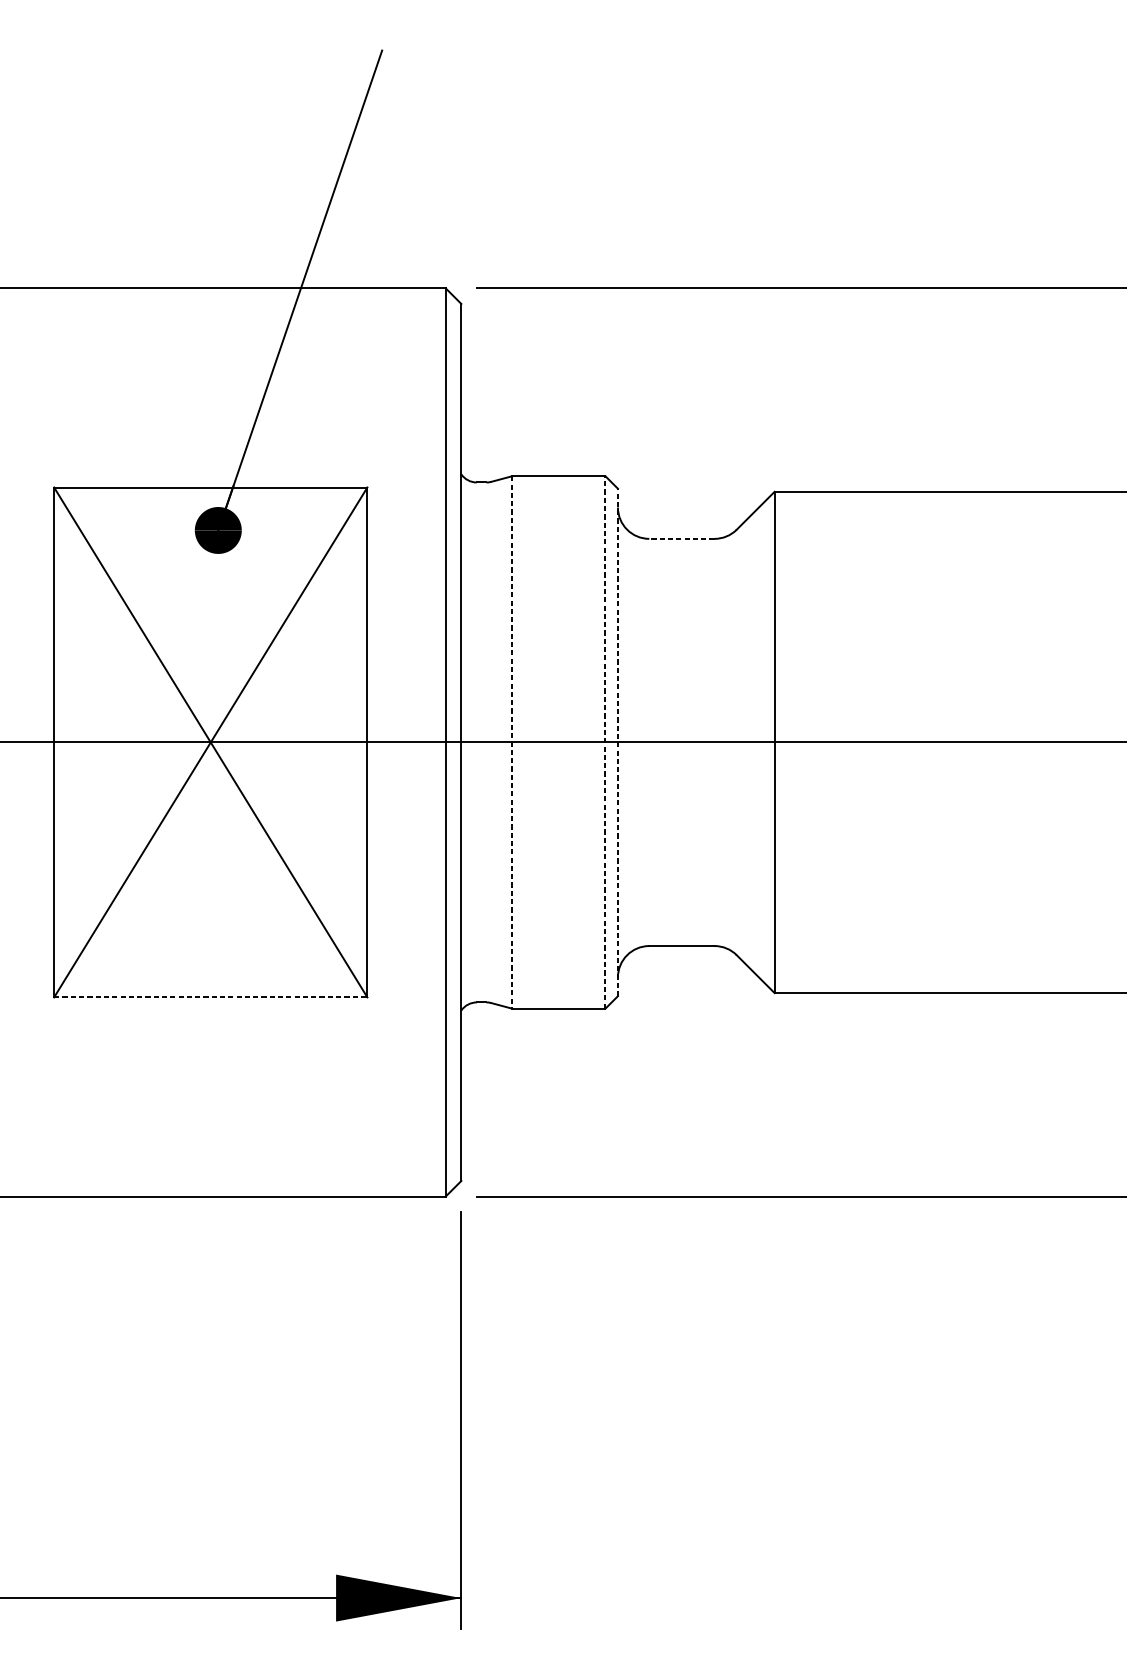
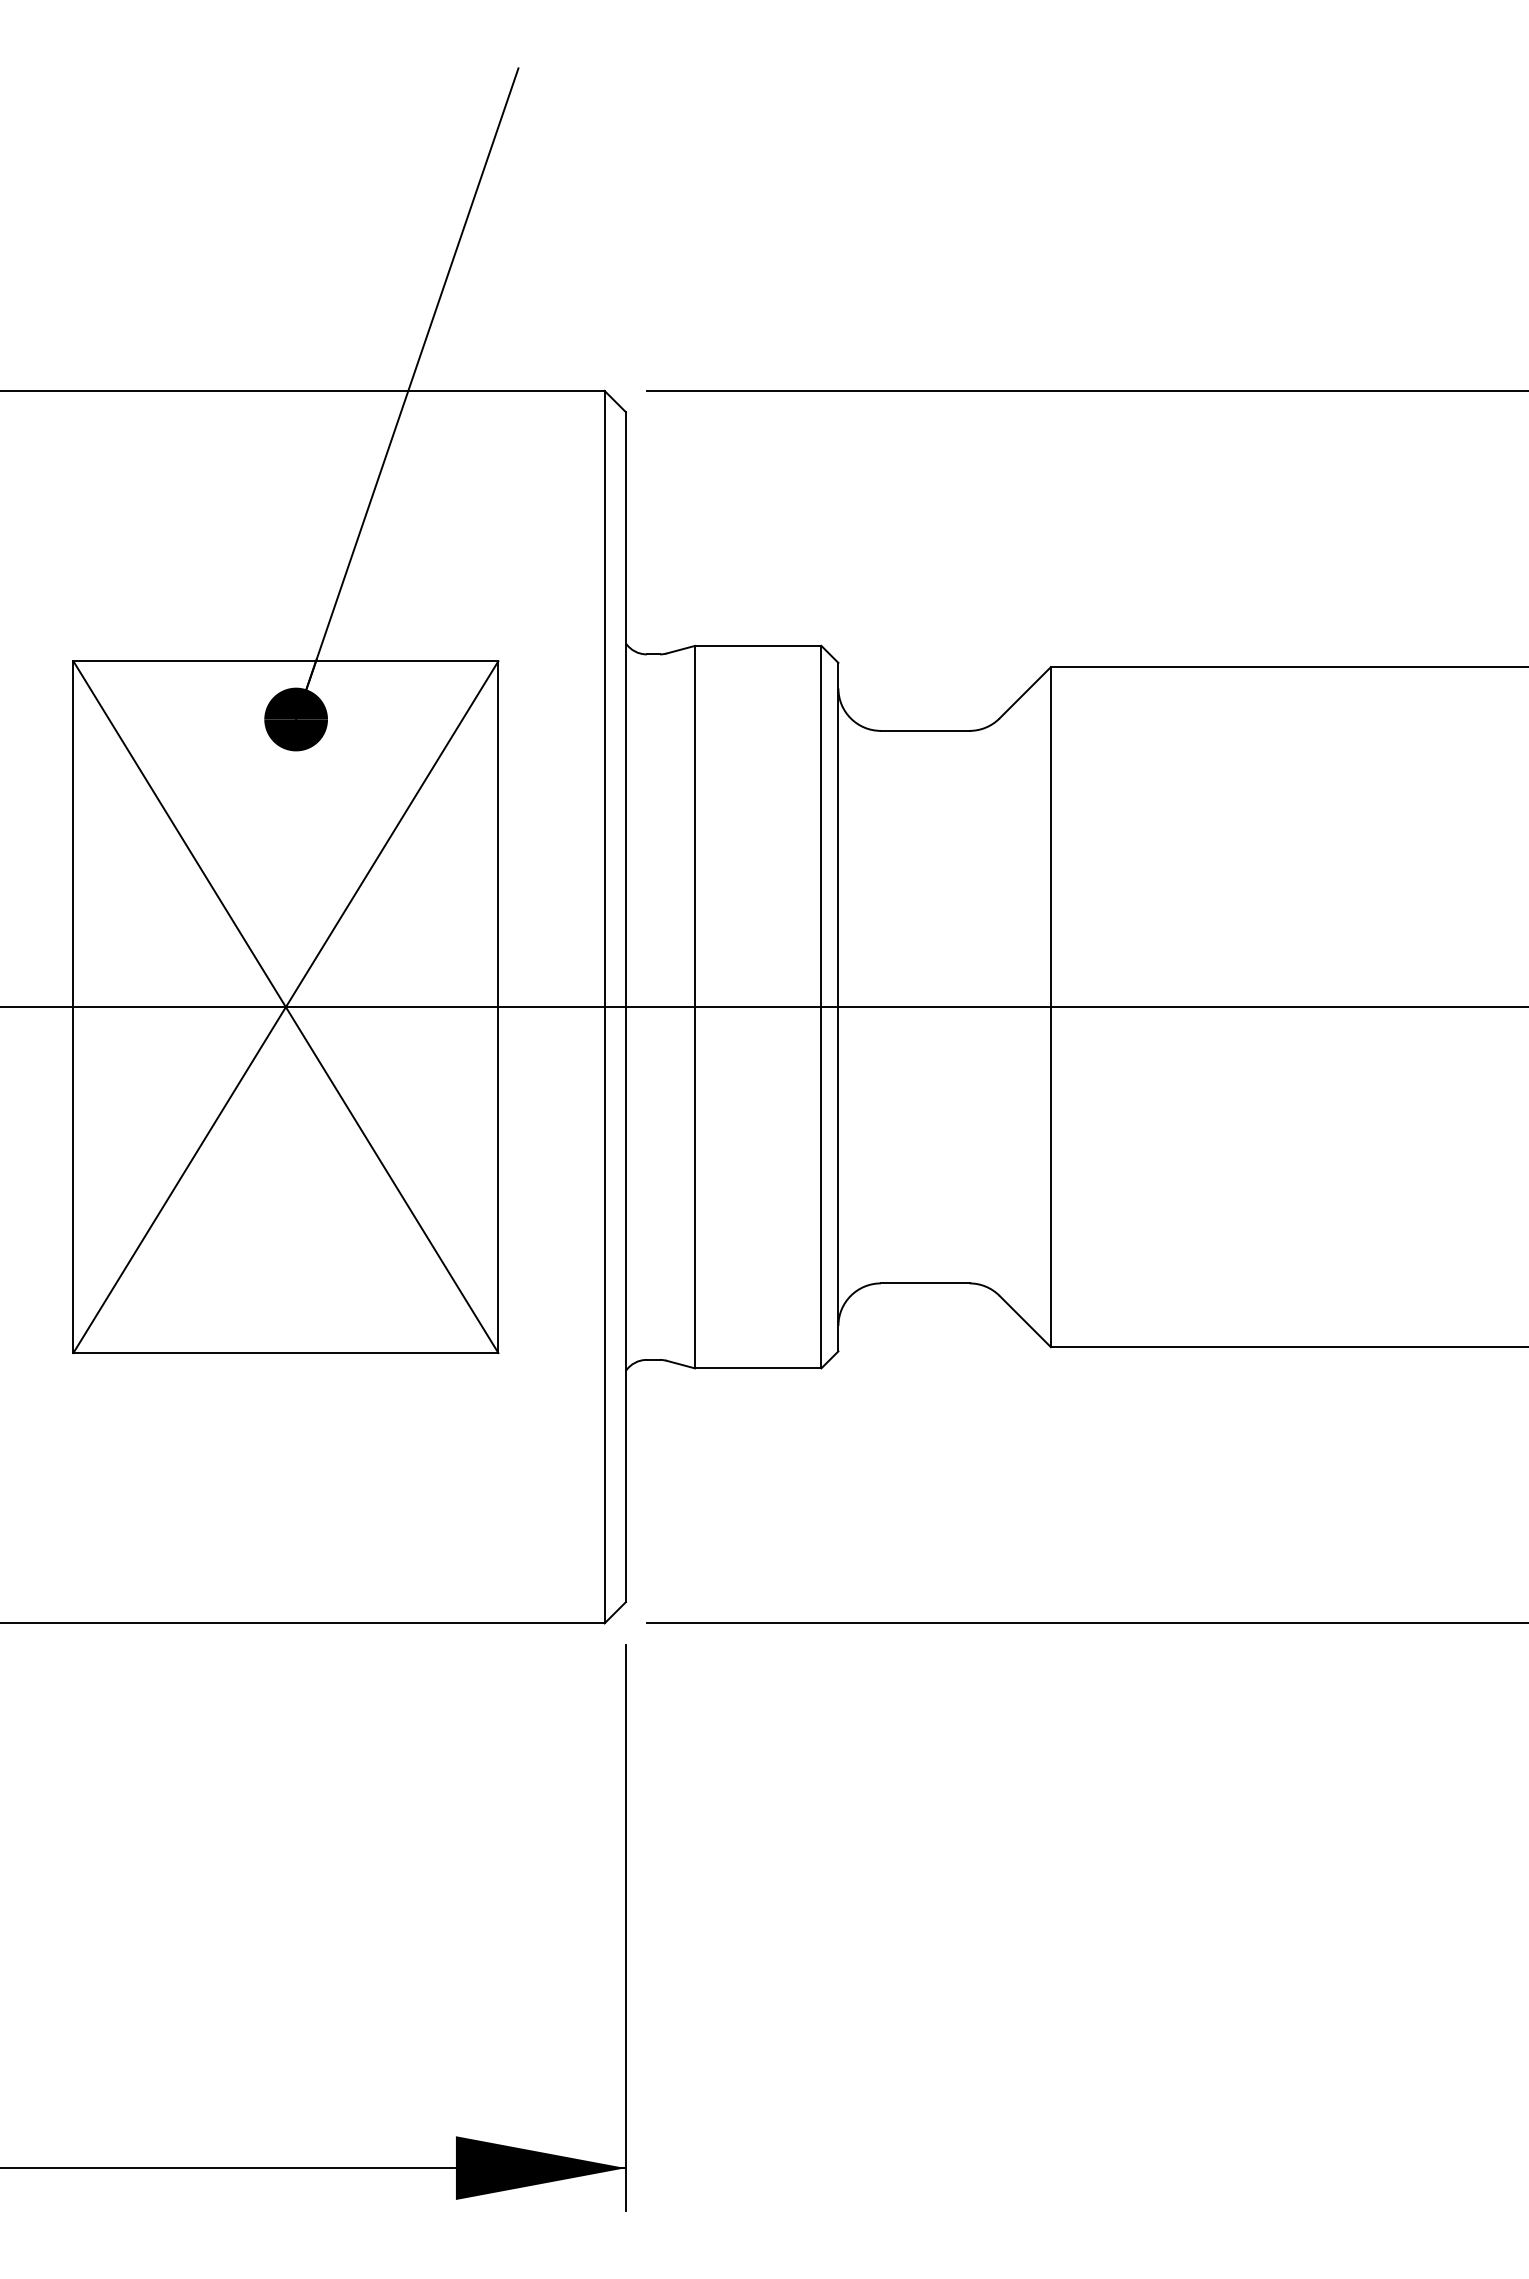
line: (681, 538) -> (924, 730), dashed -> solid
line: (605, 741) -> (821, 1006), dashed -> solid
line: (618, 741) -> (838, 1006), dashed -> solid
line: (512, 742) -> (695, 1007), dashed -> solid
line: (211, 997) -> (286, 1353), dashed -> solid

